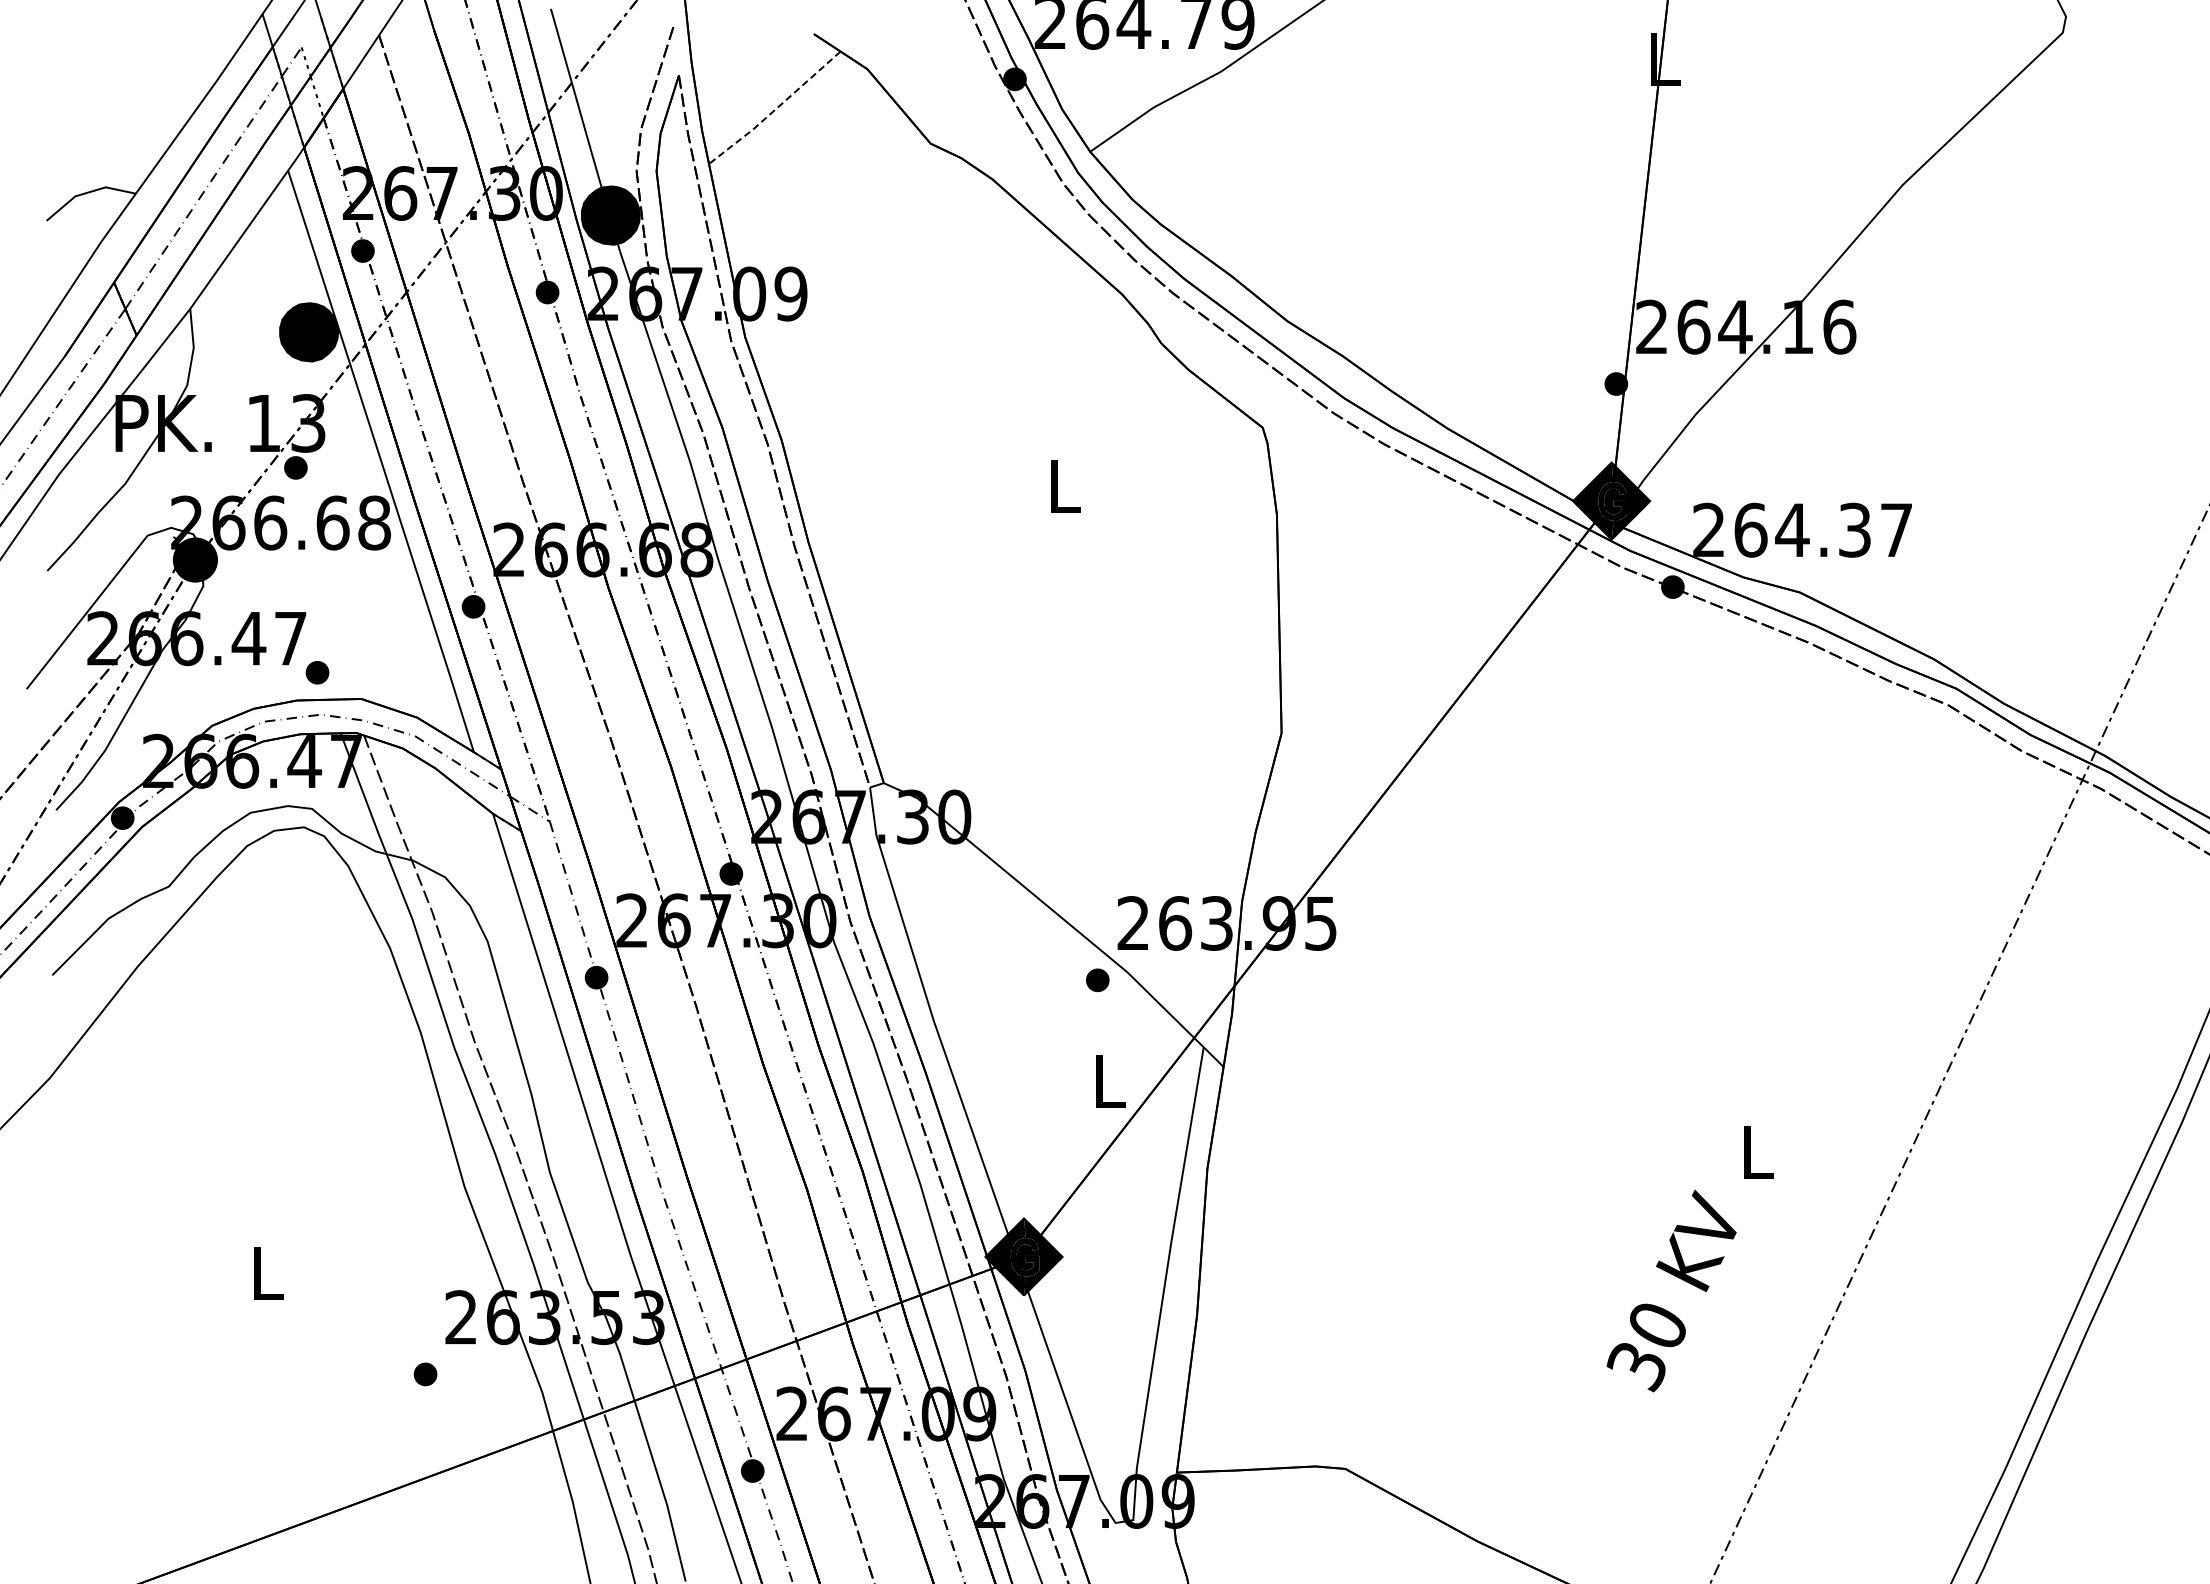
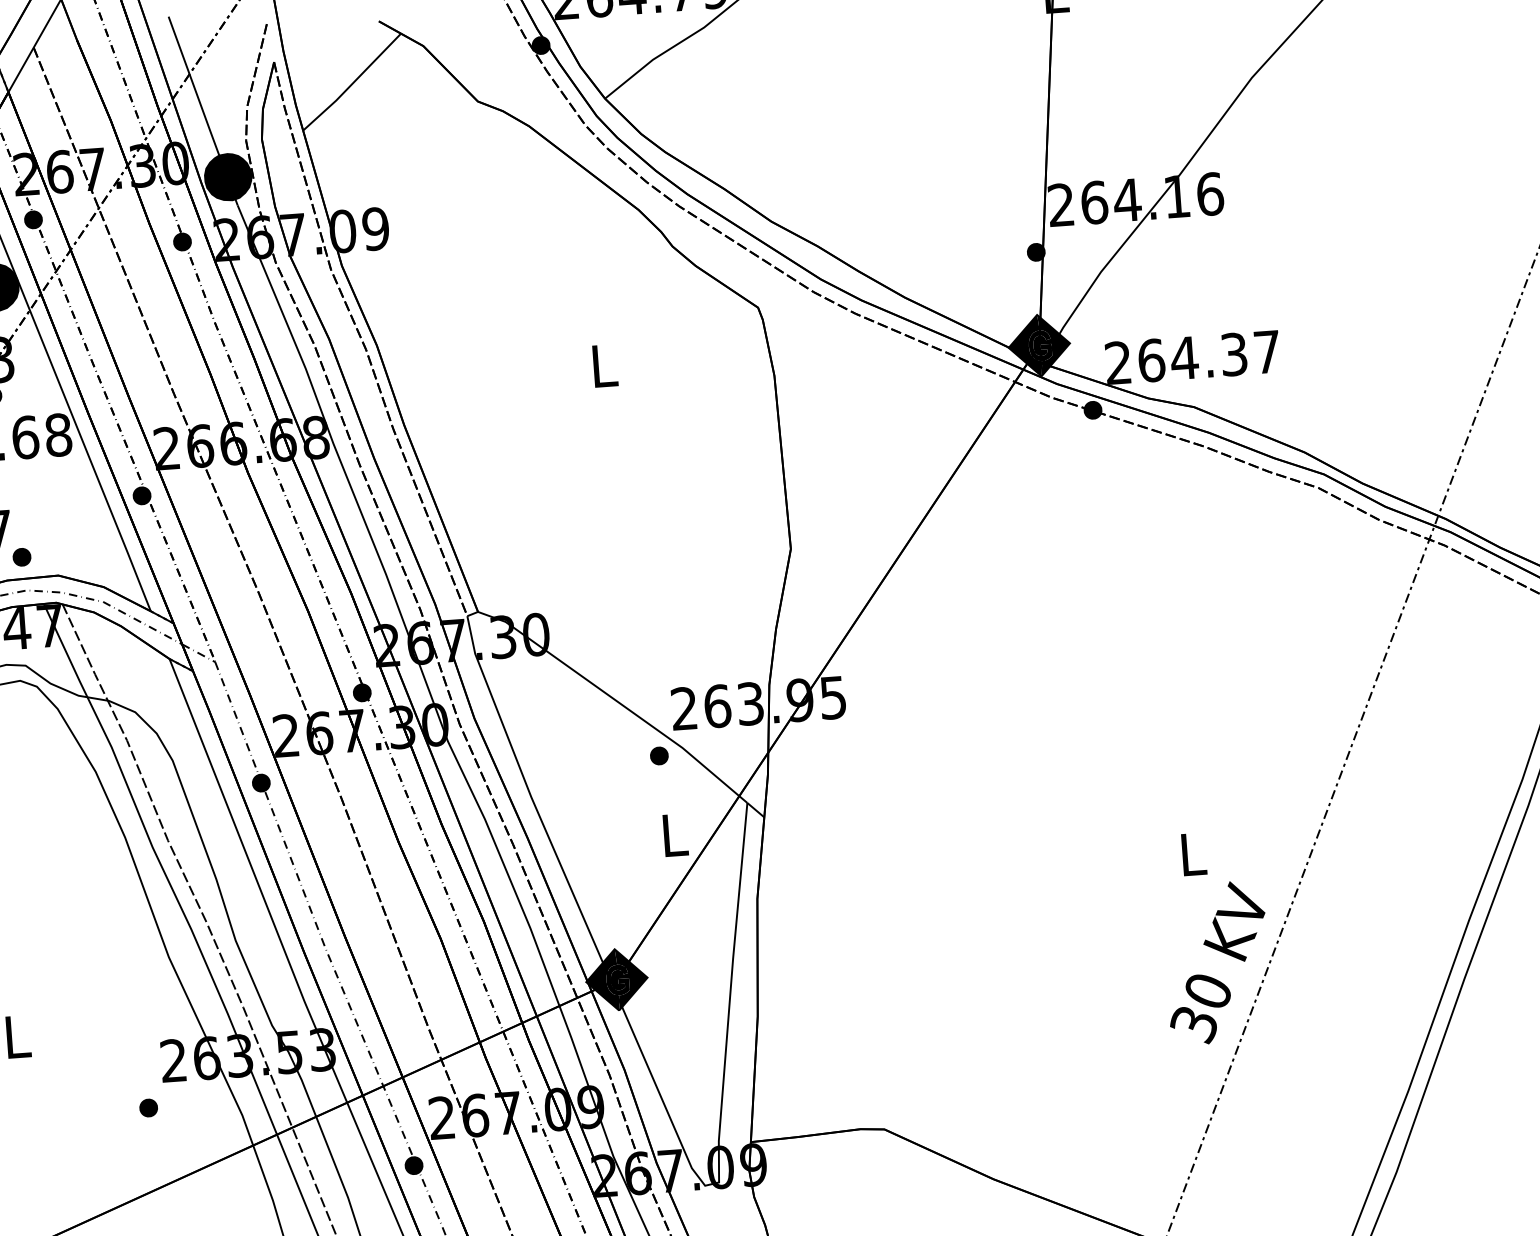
line: (775, 109) -> (352, 83), dashed -> solid
text: (1671, 1290) -> (1217, 962), moved

